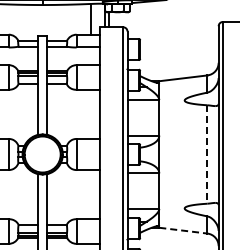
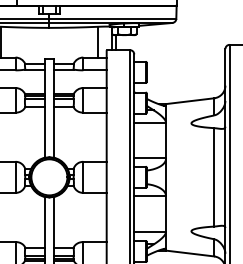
line: (207, 154) -> (214, 177), dashed -> solid
line: (183, 230) -> (190, 253), dashed -> solid

